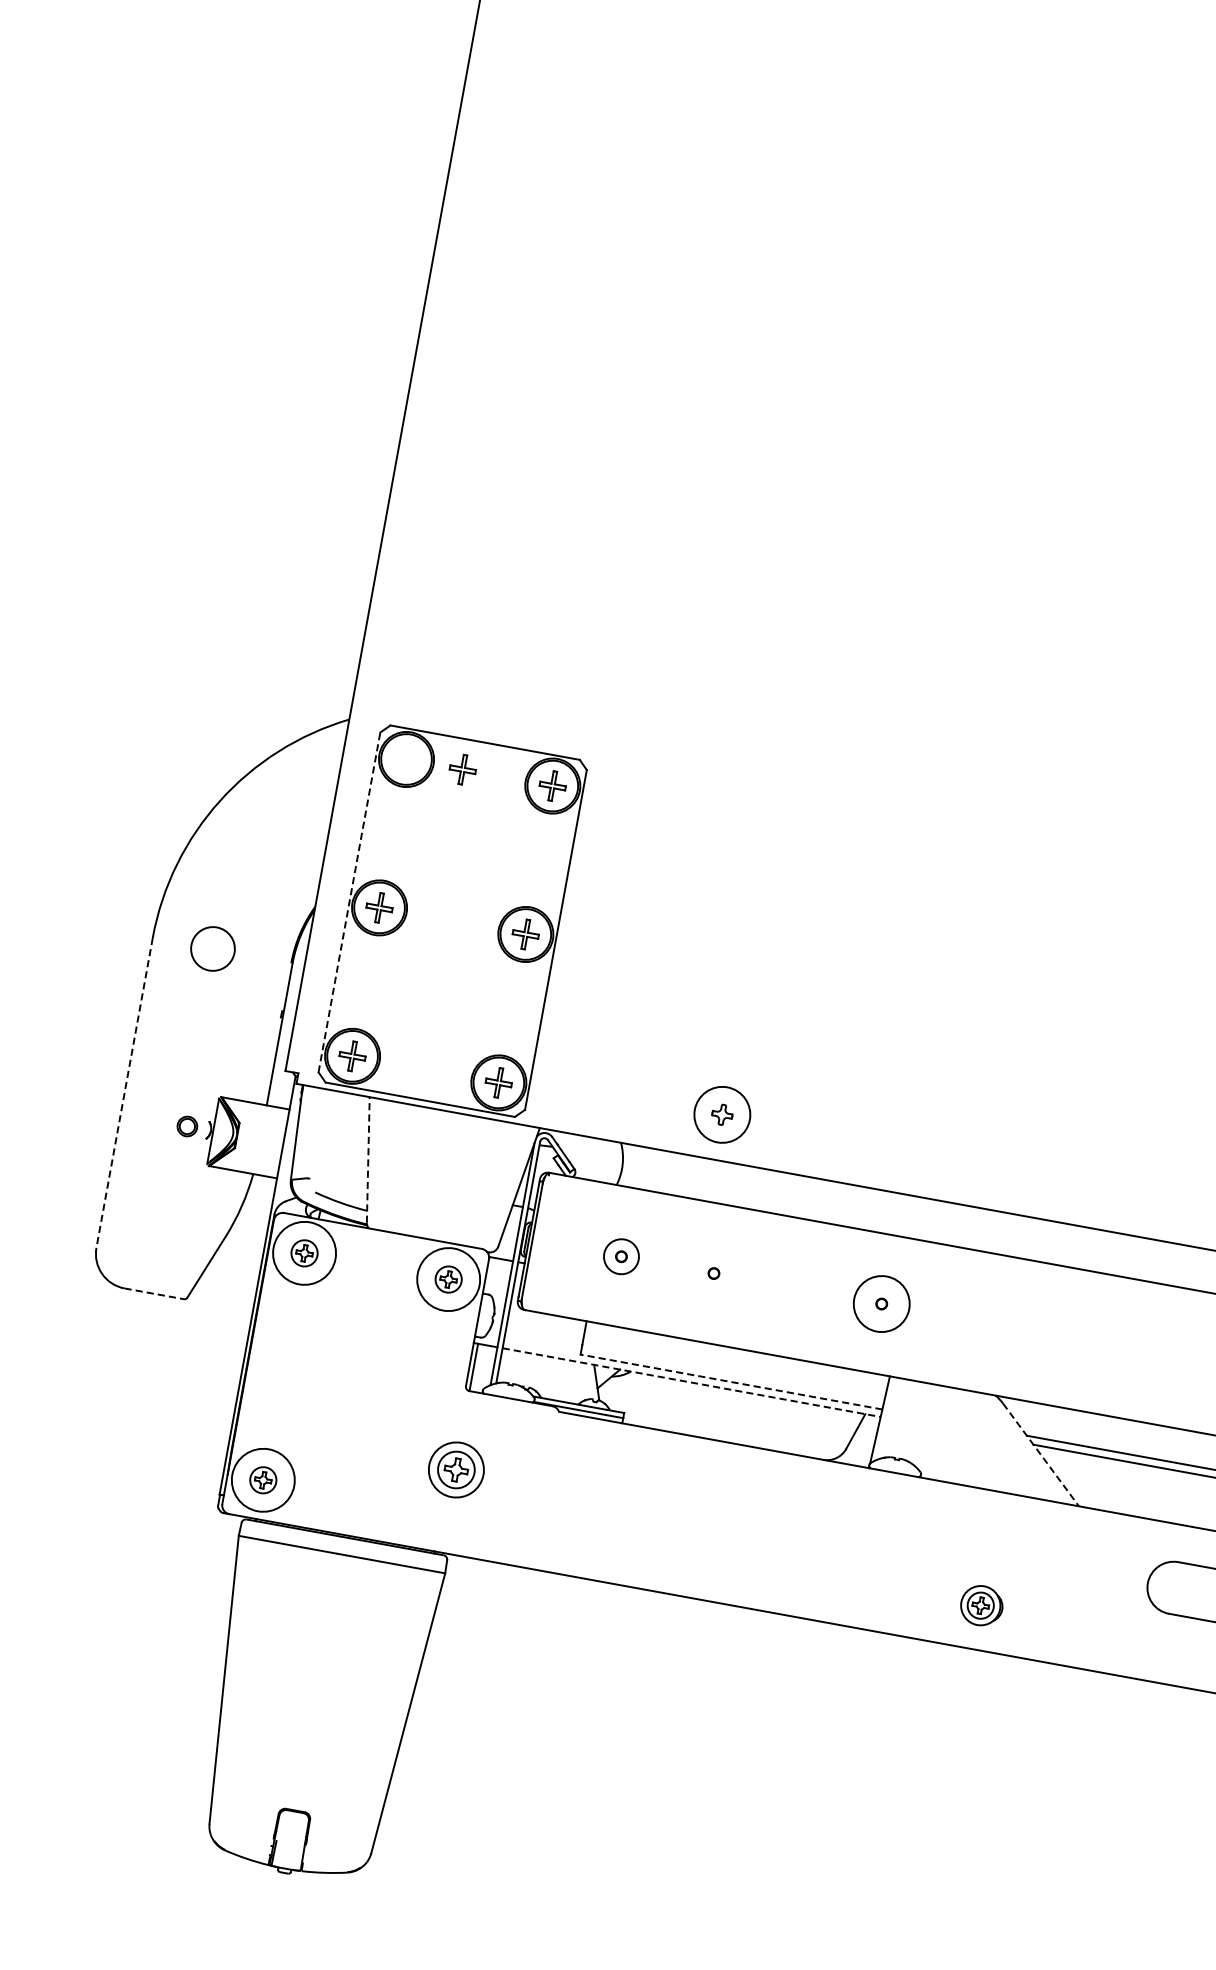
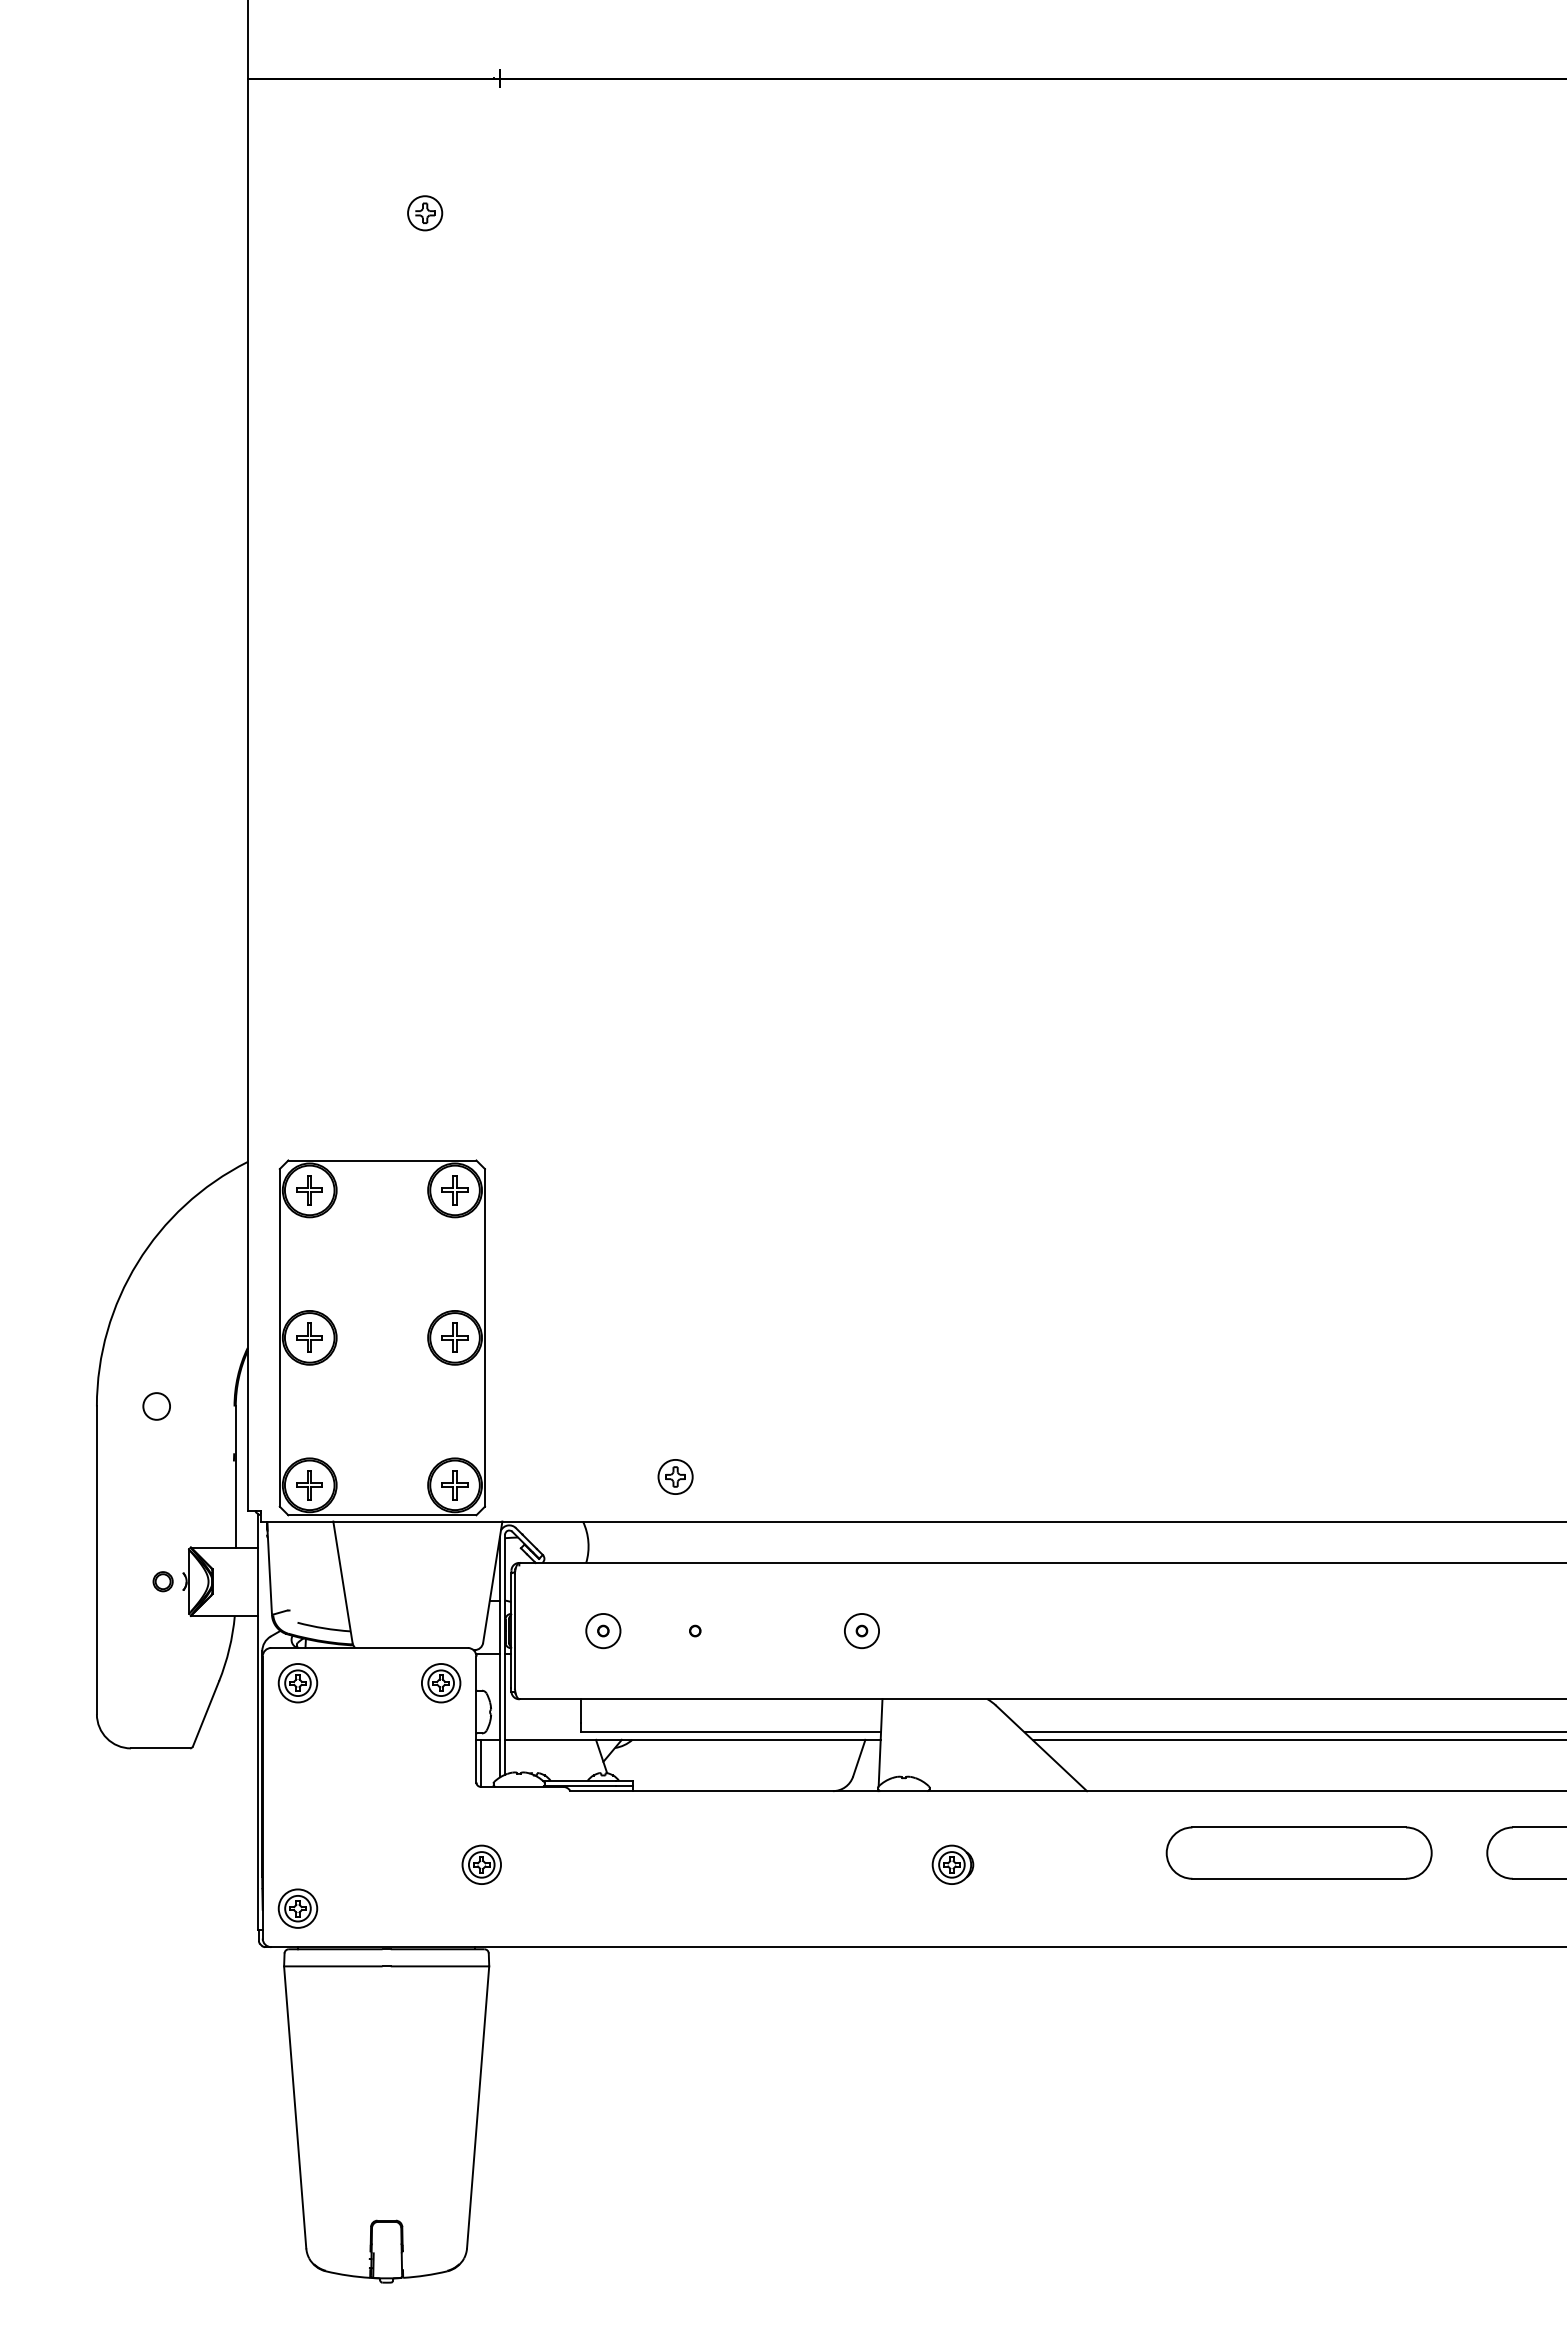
part: (462, 769) -> (309, 1190), moved
line: (349, 902) -> (279, 1337), dashed -> solid
circle: (212, 948) -> (156, 1406), size x0.62
line: (124, 1092) -> (96, 1560), dashed -> solid
circle: (722, 1114) -> (675, 1476), size x0.62
line: (367, 1159) -> (342, 1581), dashed -> solid
circle: (304, 1252) -> (297, 1682), size x0.62
circle: (448, 1278) -> (440, 1682), size x0.62
line: (154, 1293) -> (160, 1748), dashed -> solid
circle: (881, 1303) -> (861, 1630), size x0.62
line: (691, 1382) -> (692, 1739), dashed -> solid
line: (731, 1382) -> (731, 1732), dashed -> solid
line: (1040, 1455) -> (1041, 1748), dashed -> solid
part: (456, 1469) -> (481, 1864), size x0.71
circle: (262, 1480) -> (297, 1908), size x0.62
part: (981, 1605) -> (952, 1864), moved

